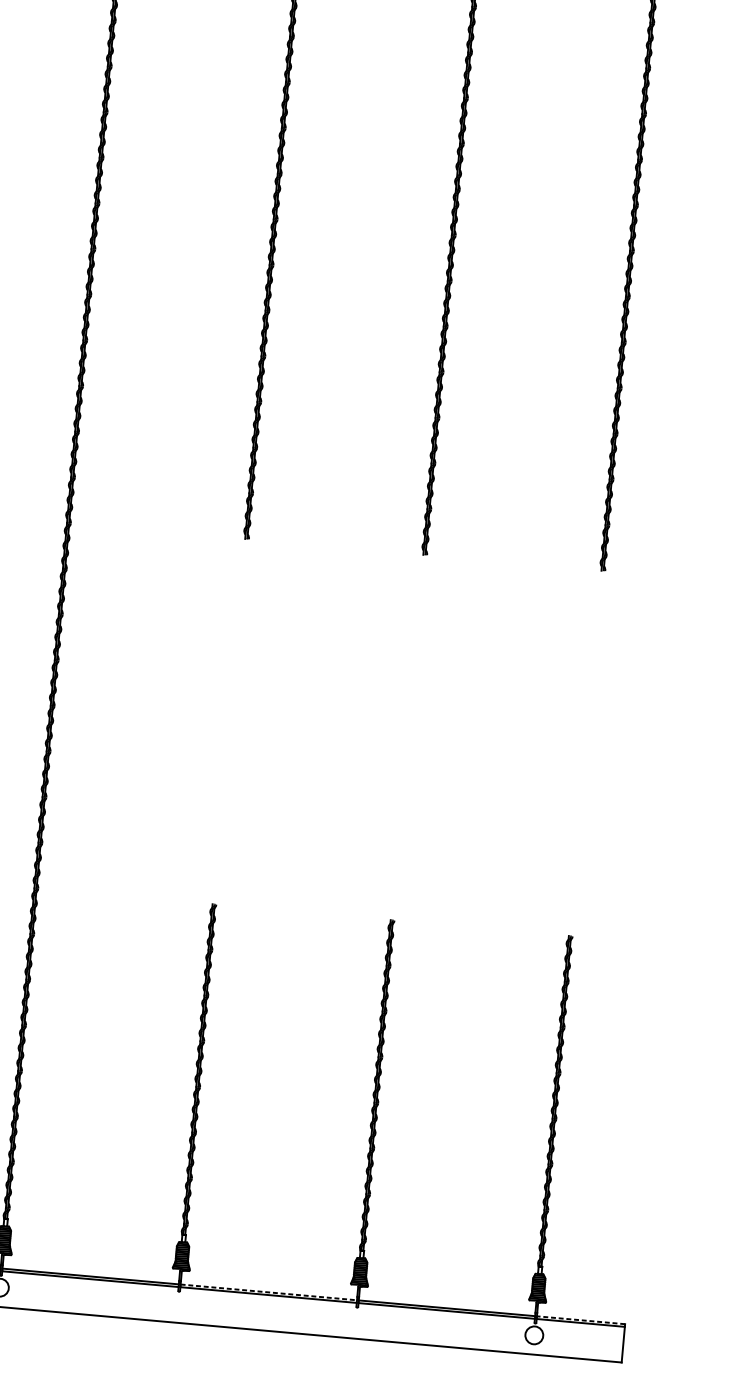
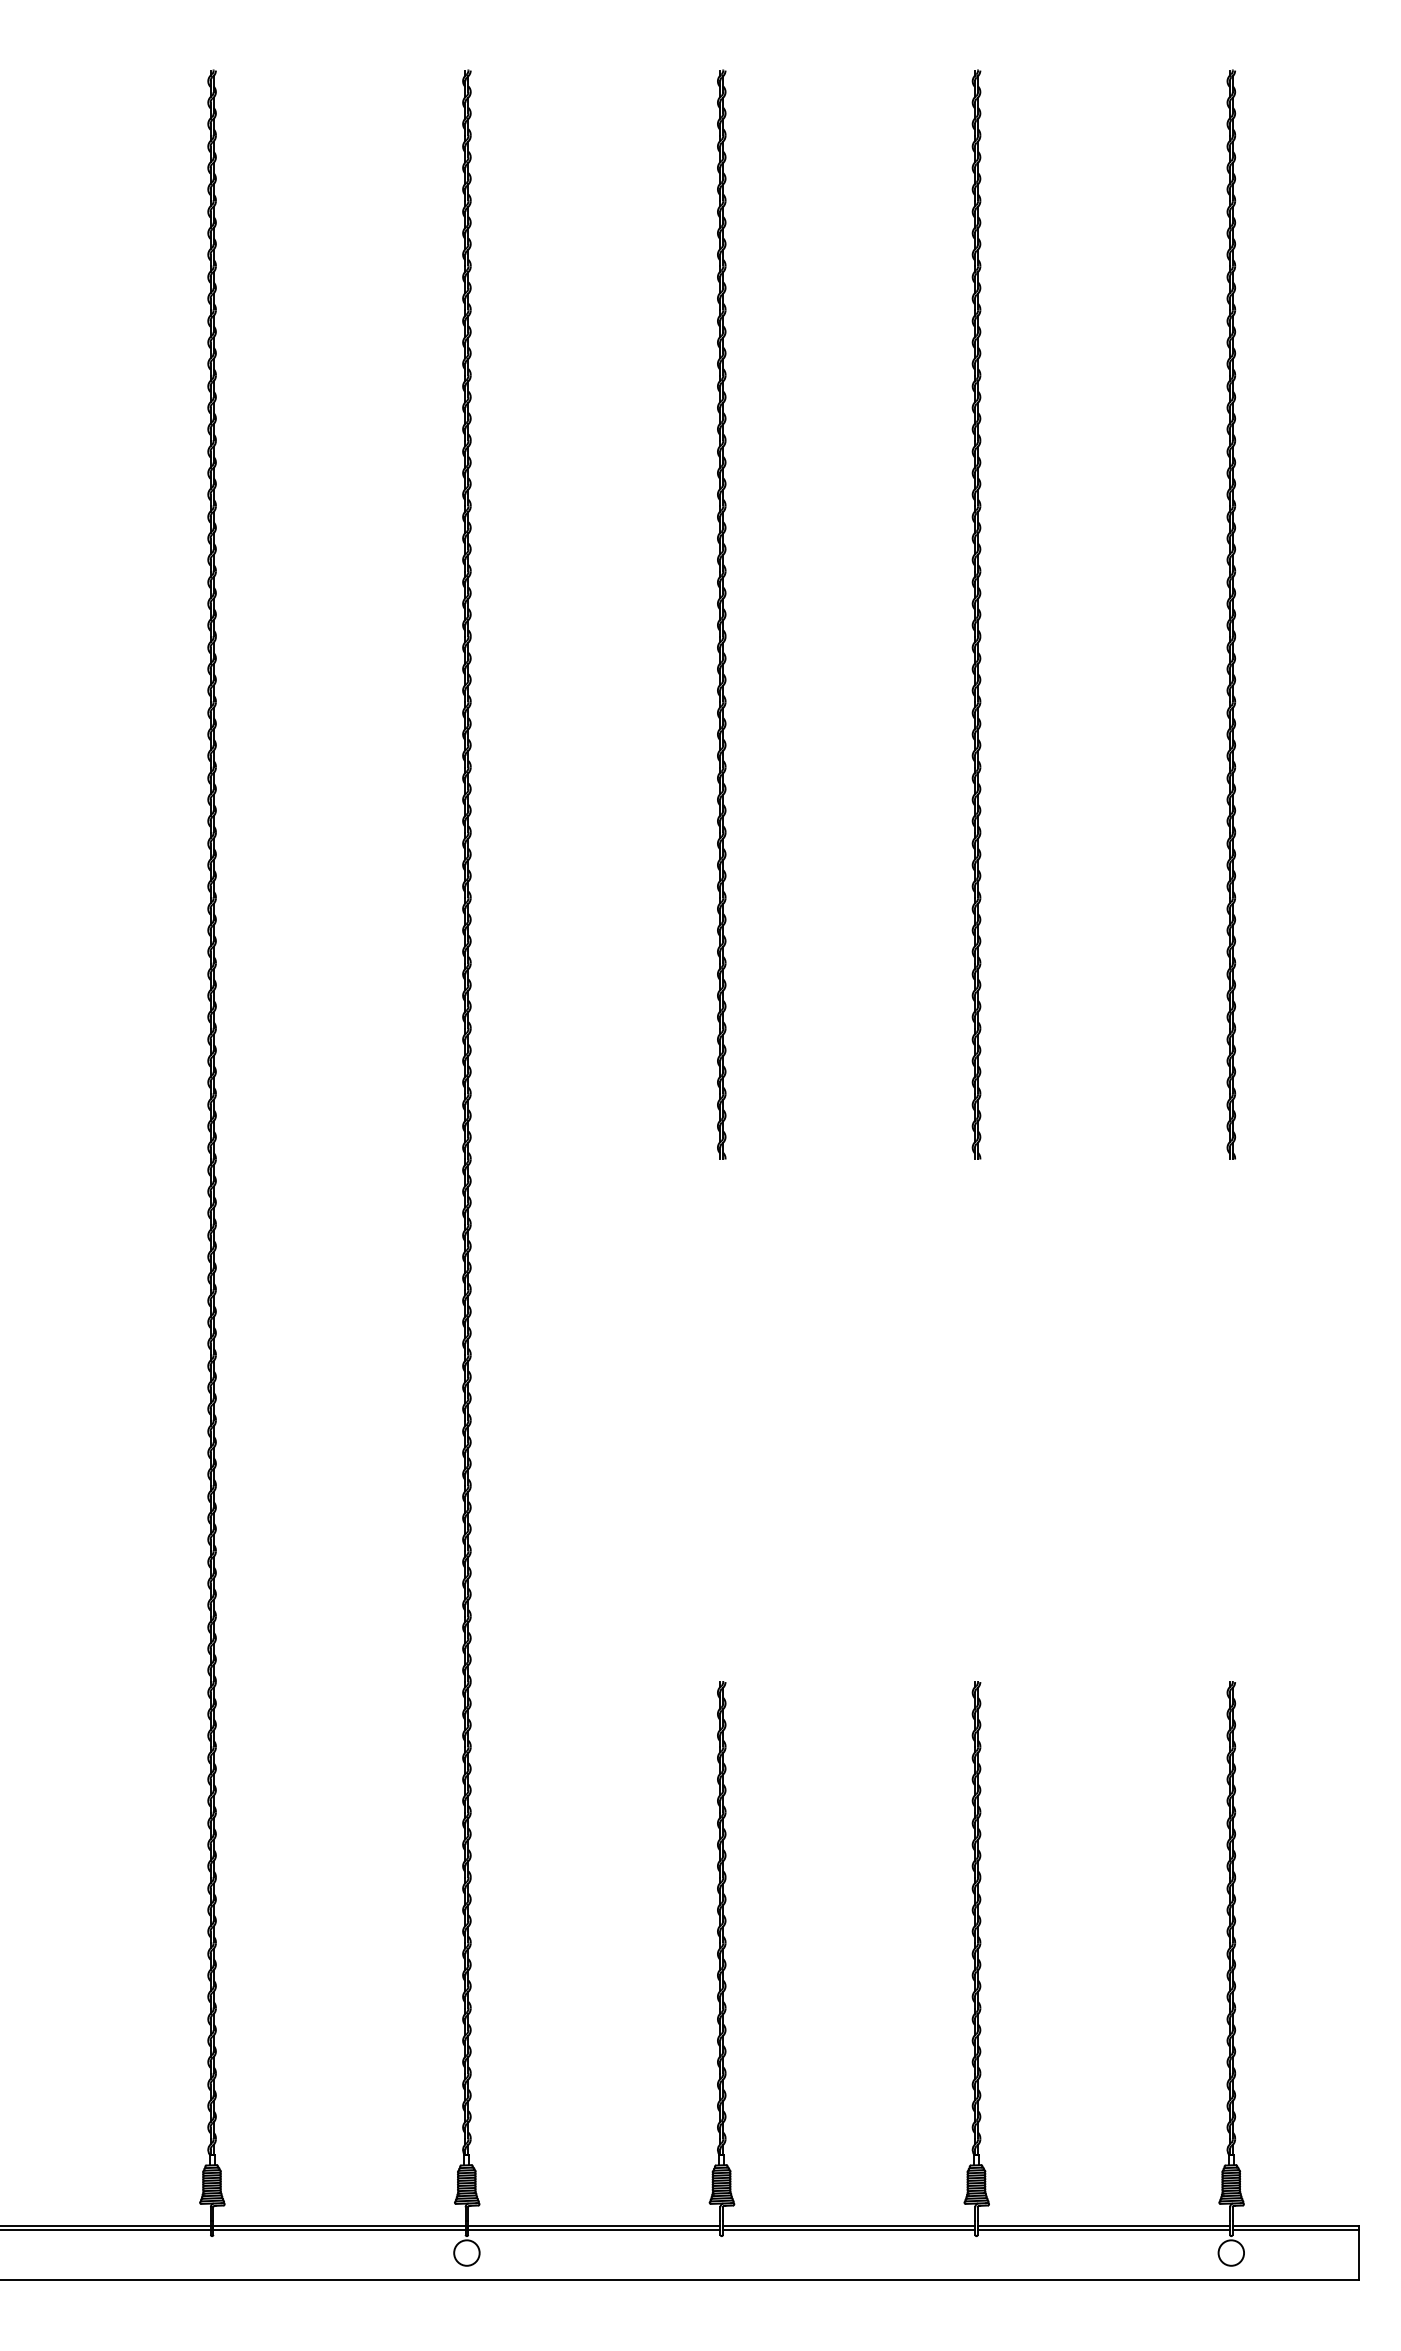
line: (269, 1292) -> (849, 2225), dashed -> solid
line: (580, 1320) -> (1295, 2225), dashed -> solid

